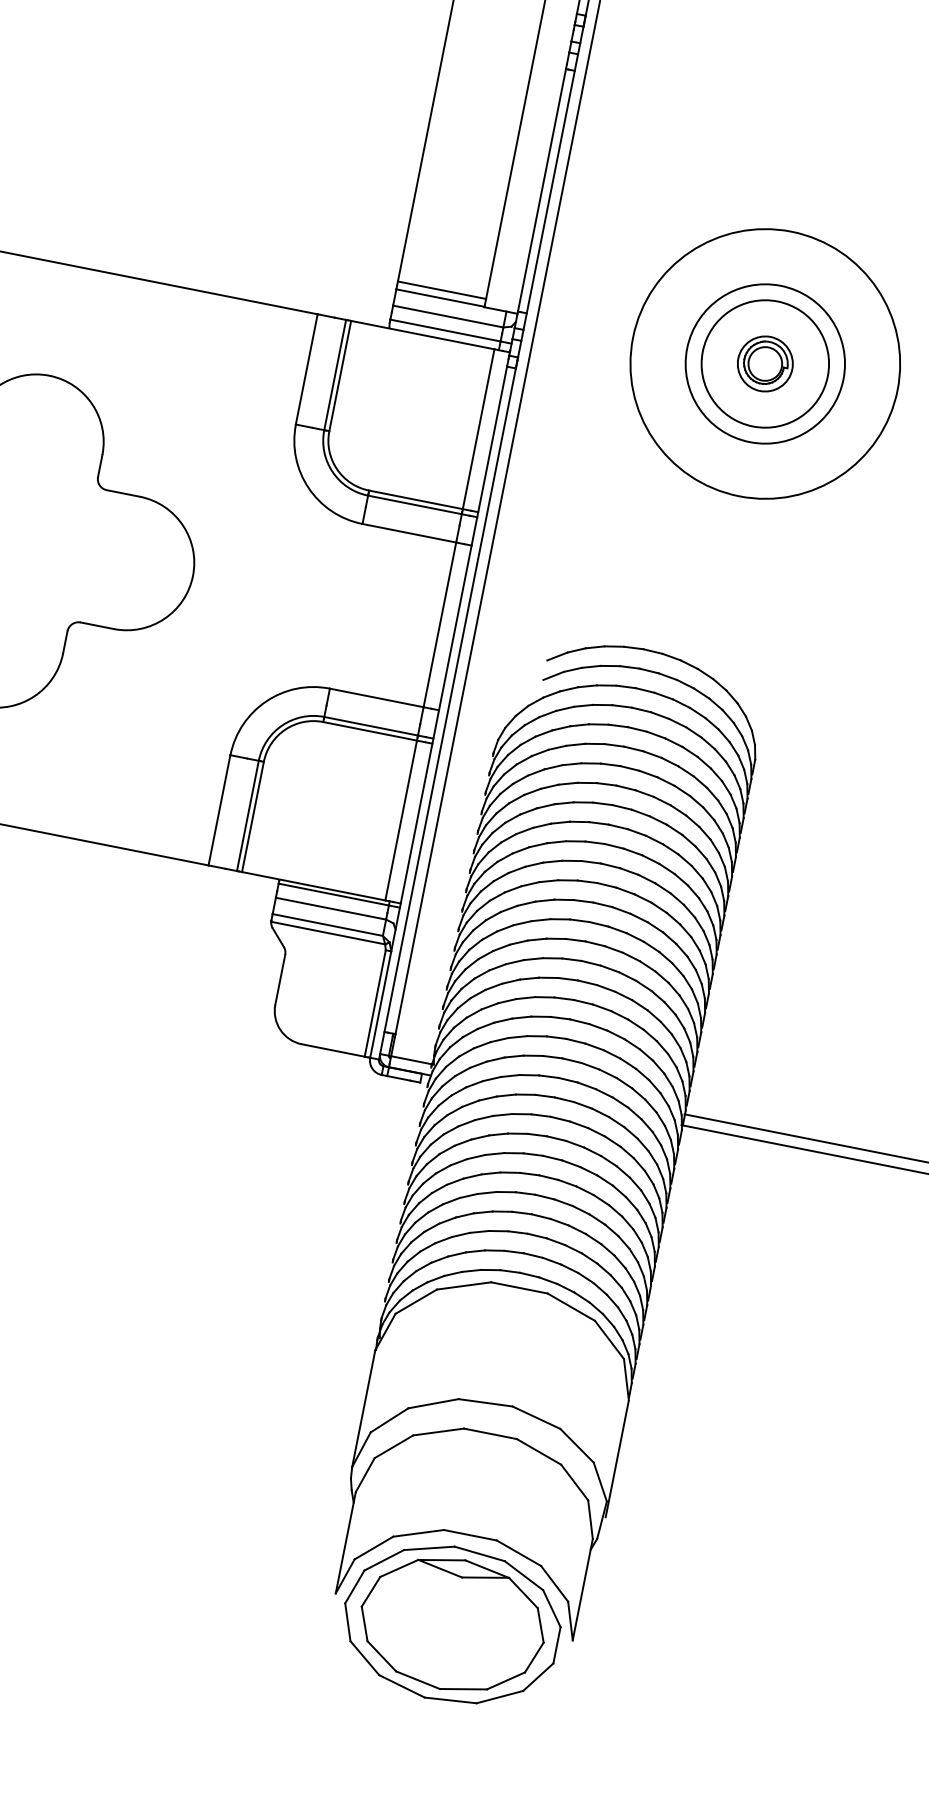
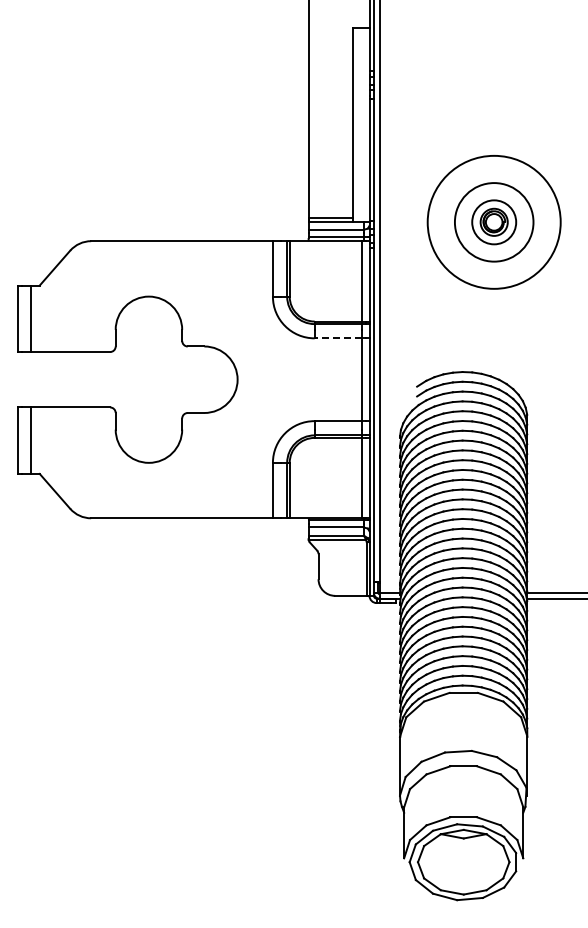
circle: (764, 362) -> (493, 221), size x0.7
line: (409, 533) -> (338, 338), solid -> dashed

